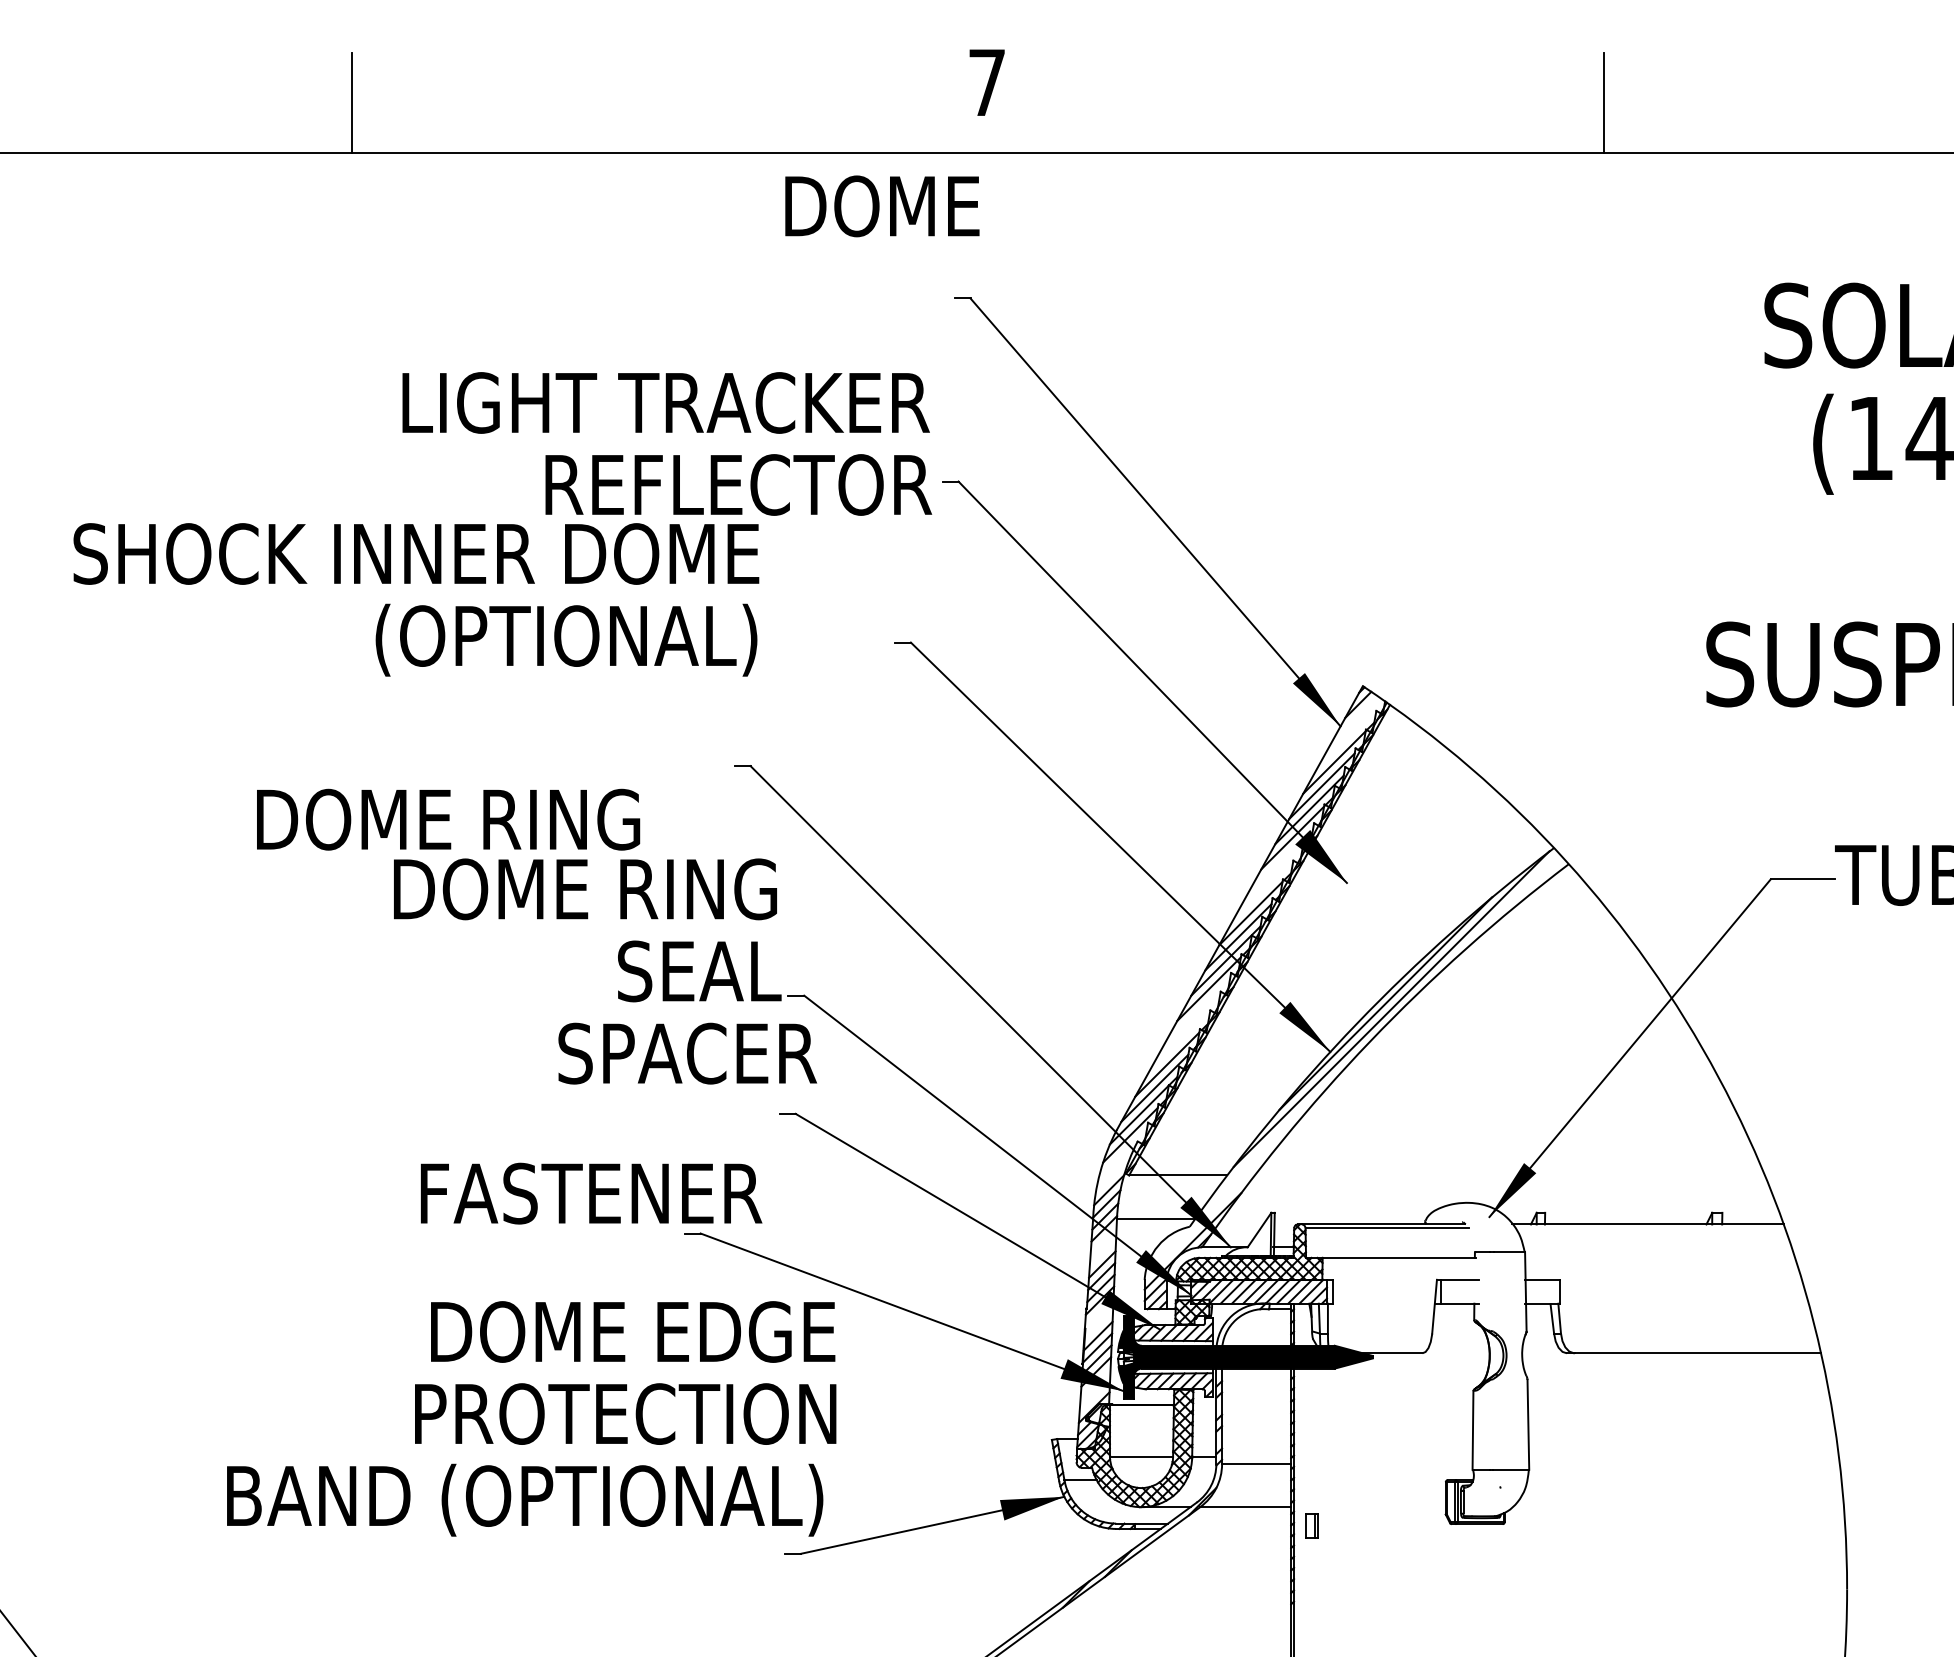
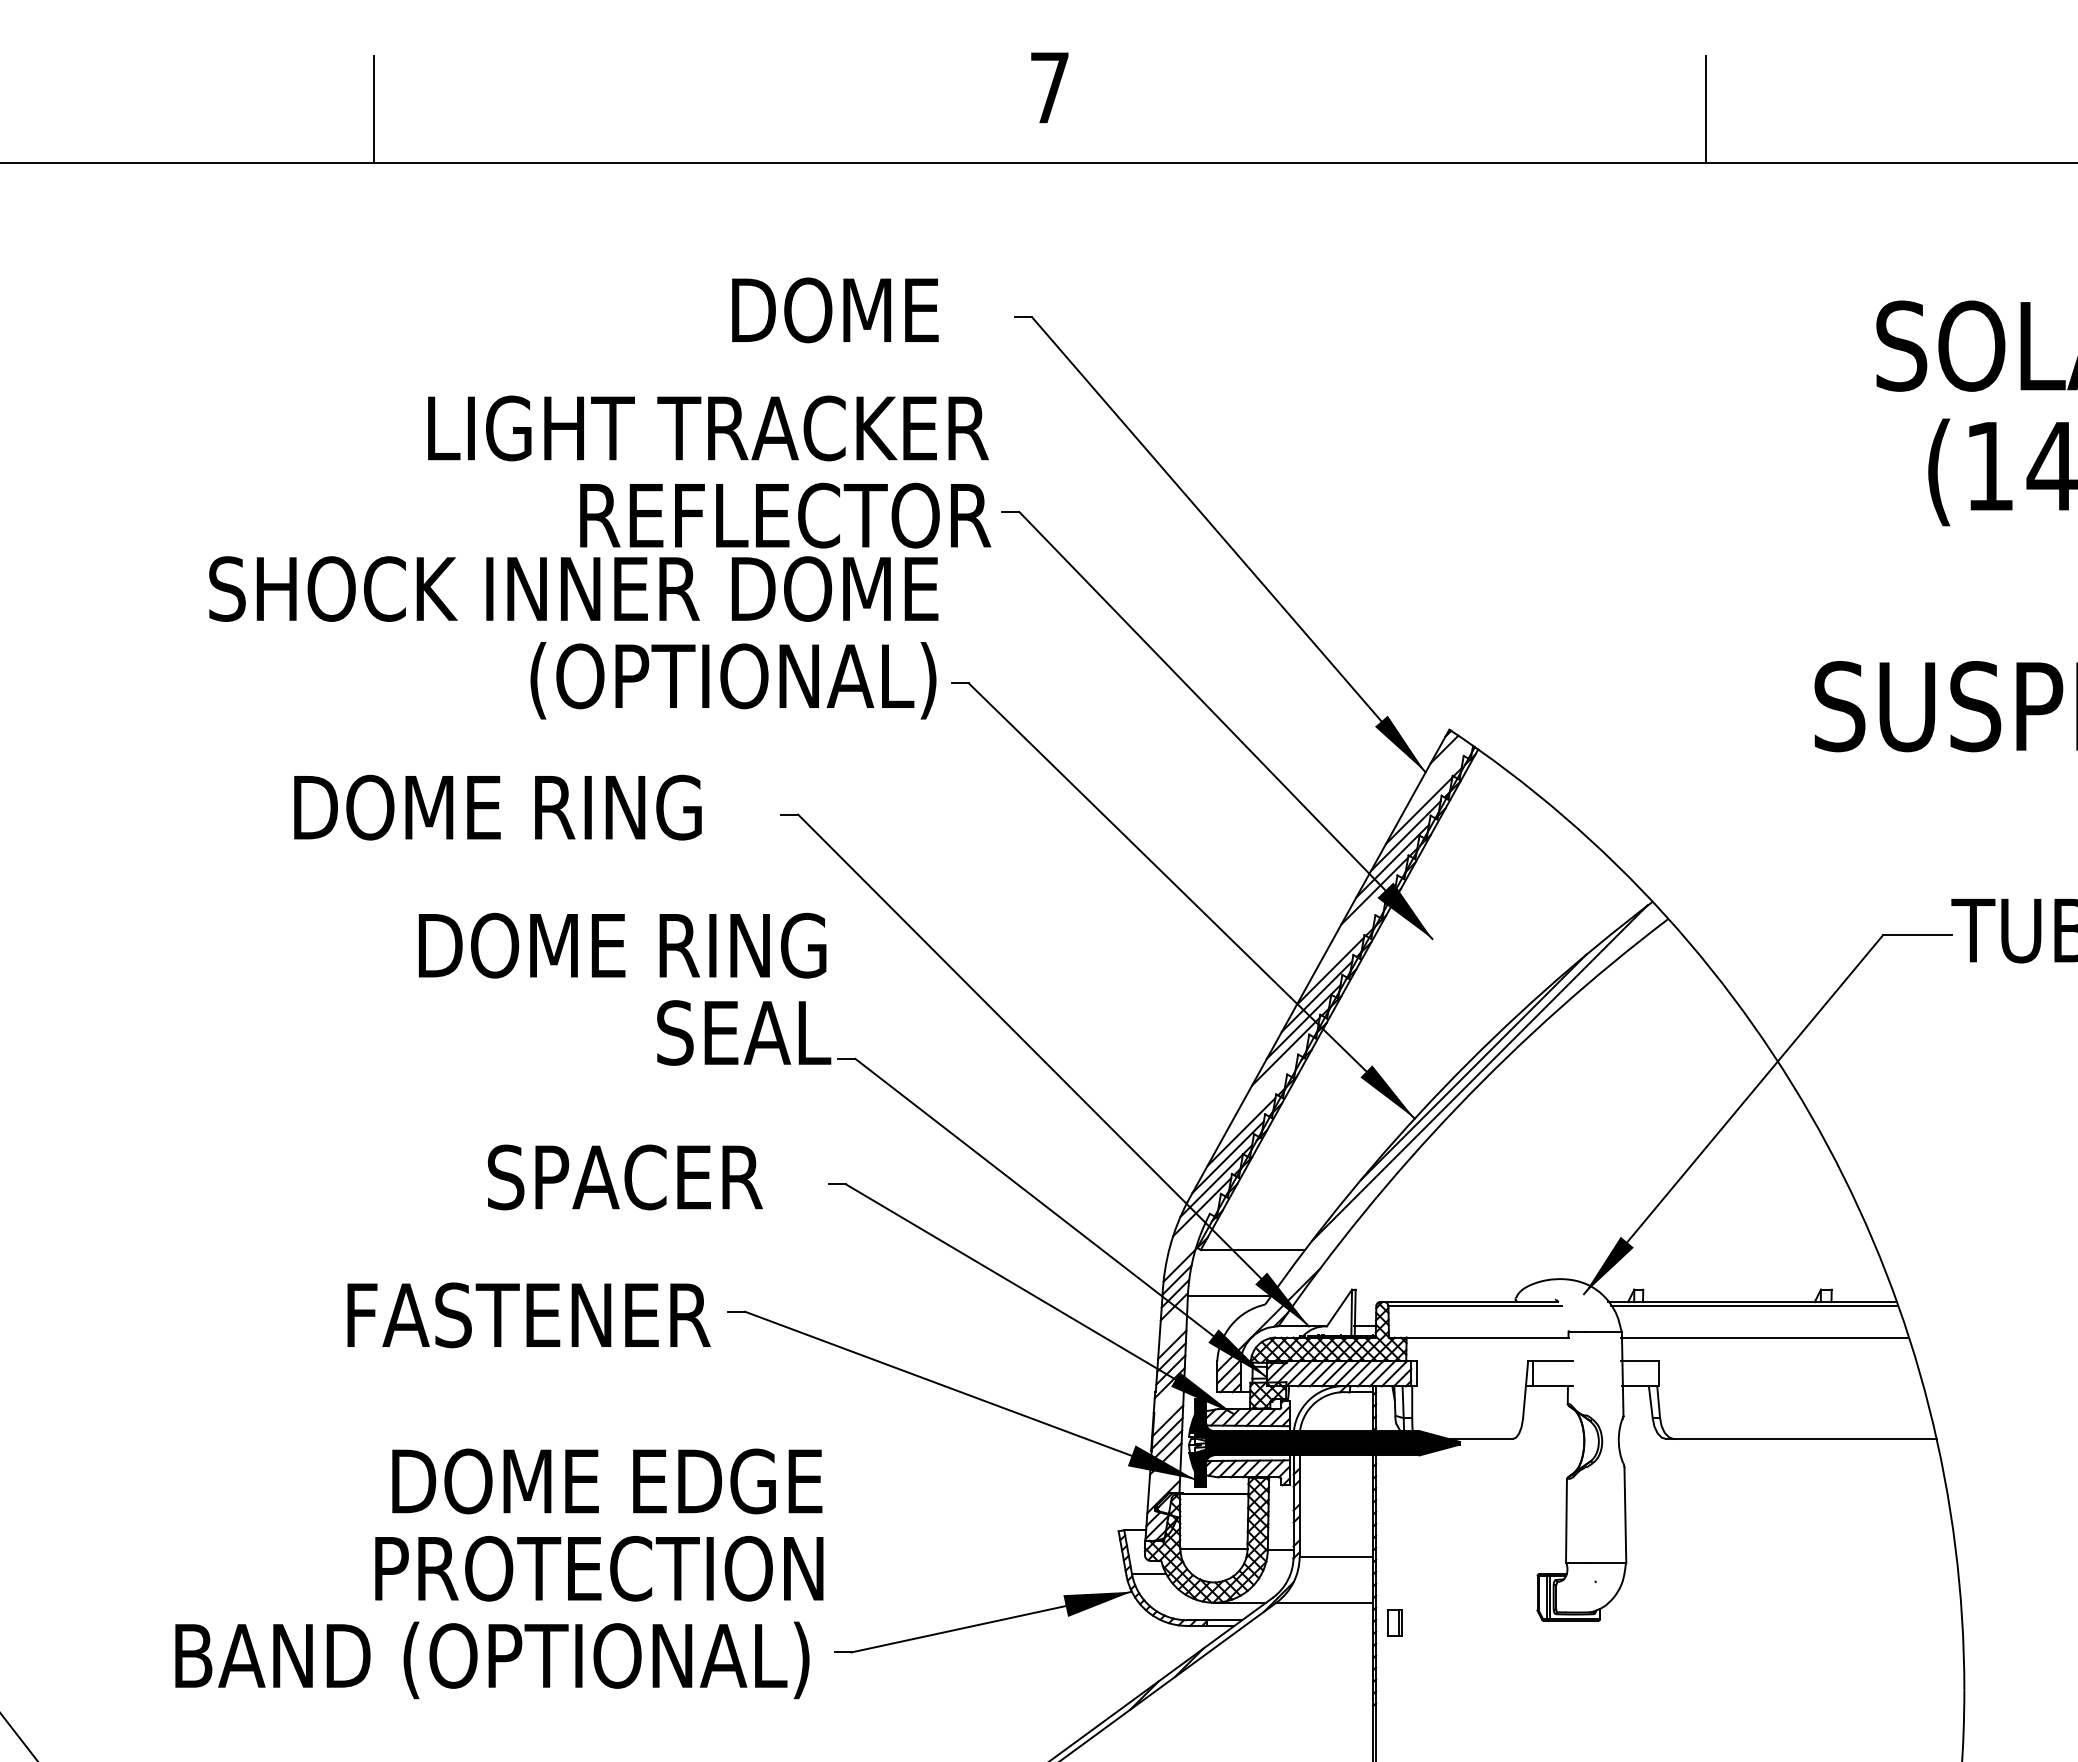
text: (882, 206) -> (835, 310), moved
text: (416, 599) -> (573, 637), moved
text: (448, 819) -> (497, 807), moved
text: (686, 1053) -> (624, 1177), moved
text: (591, 1193) -> (528, 1315), moved
line: (1649, 1228) -> (1754, 1306), added
line: (1660, 1257) -> (1765, 1337), added
text: (531, 1418) -> (499, 1573), moved

